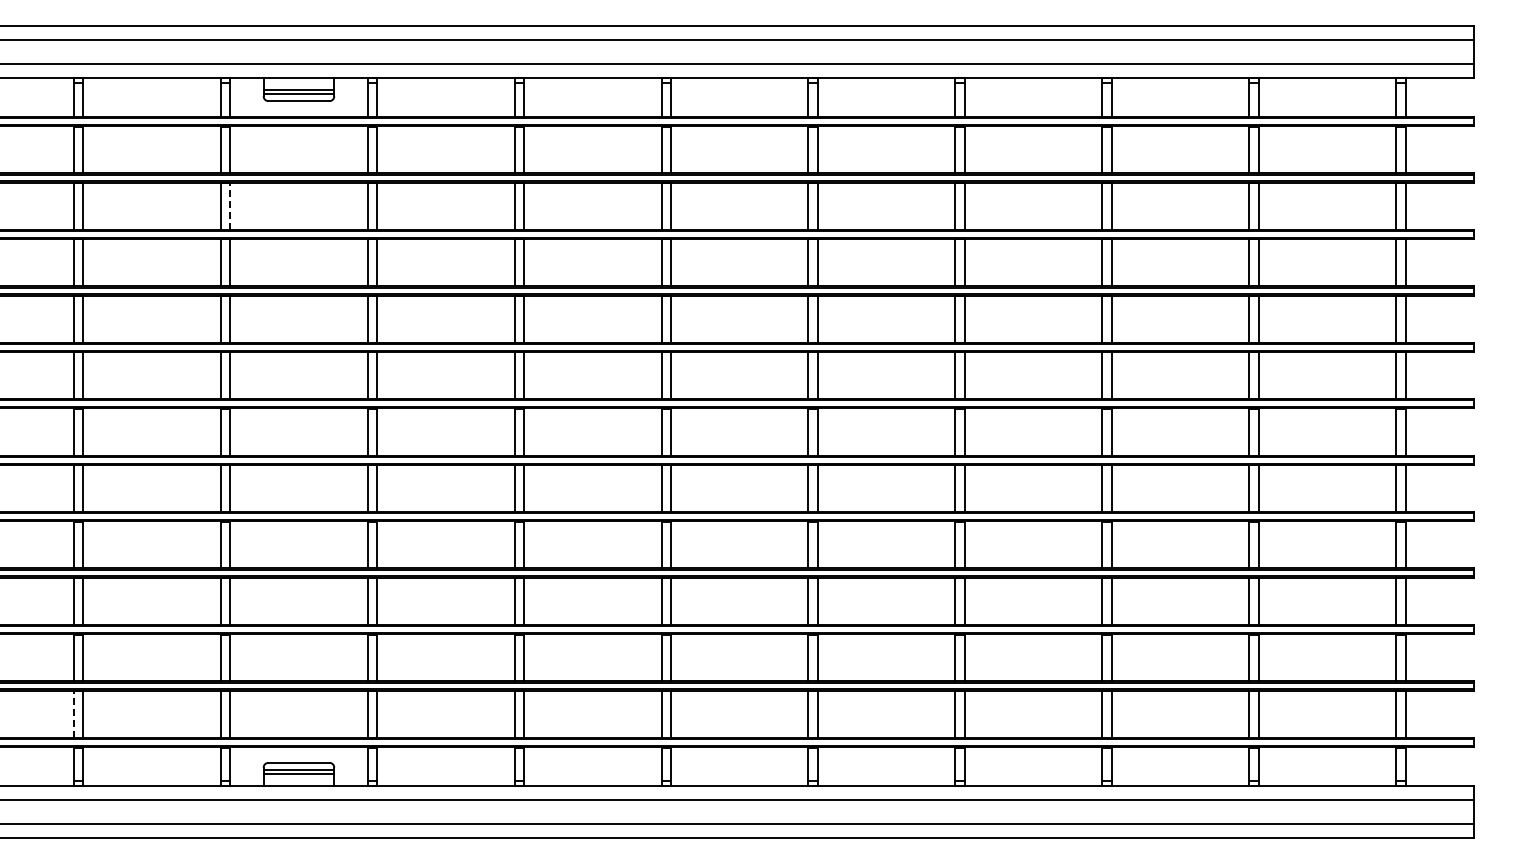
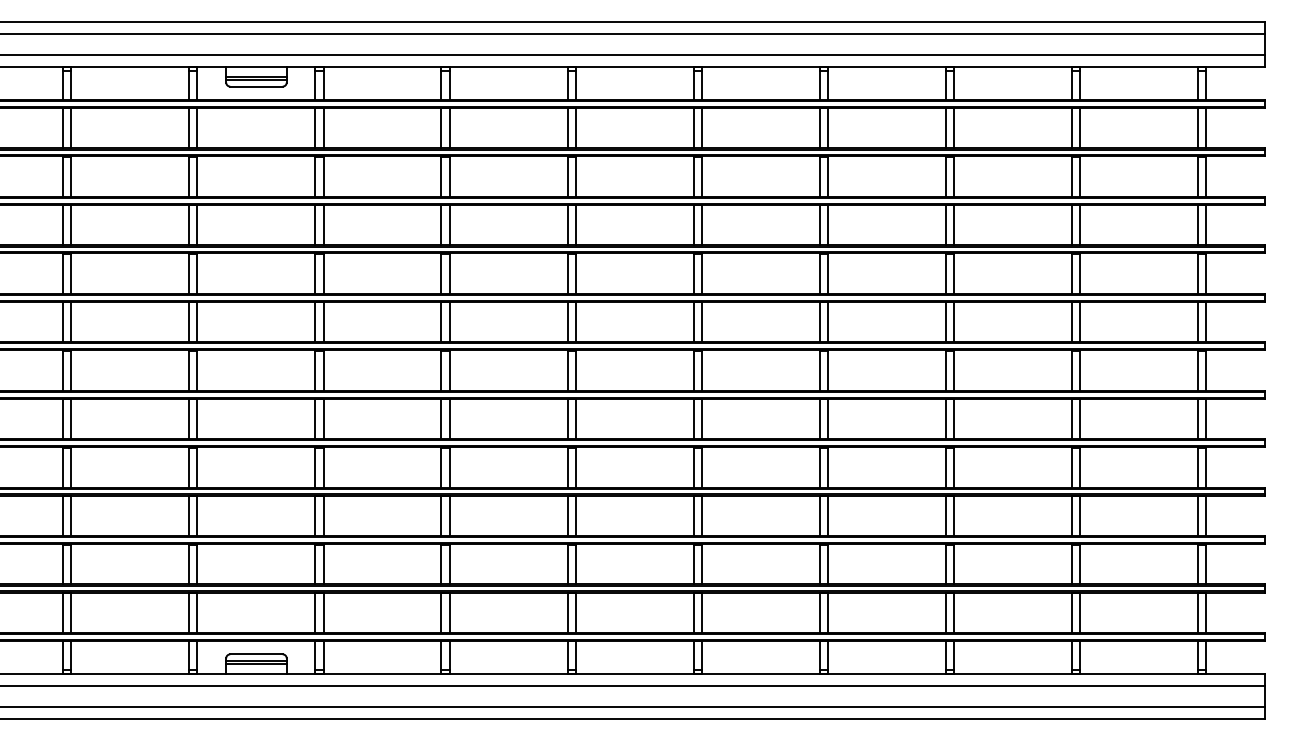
line: (230, 205) -> (197, 176), dashed -> solid
line: (73, 714) -> (63, 612), dashed -> solid

